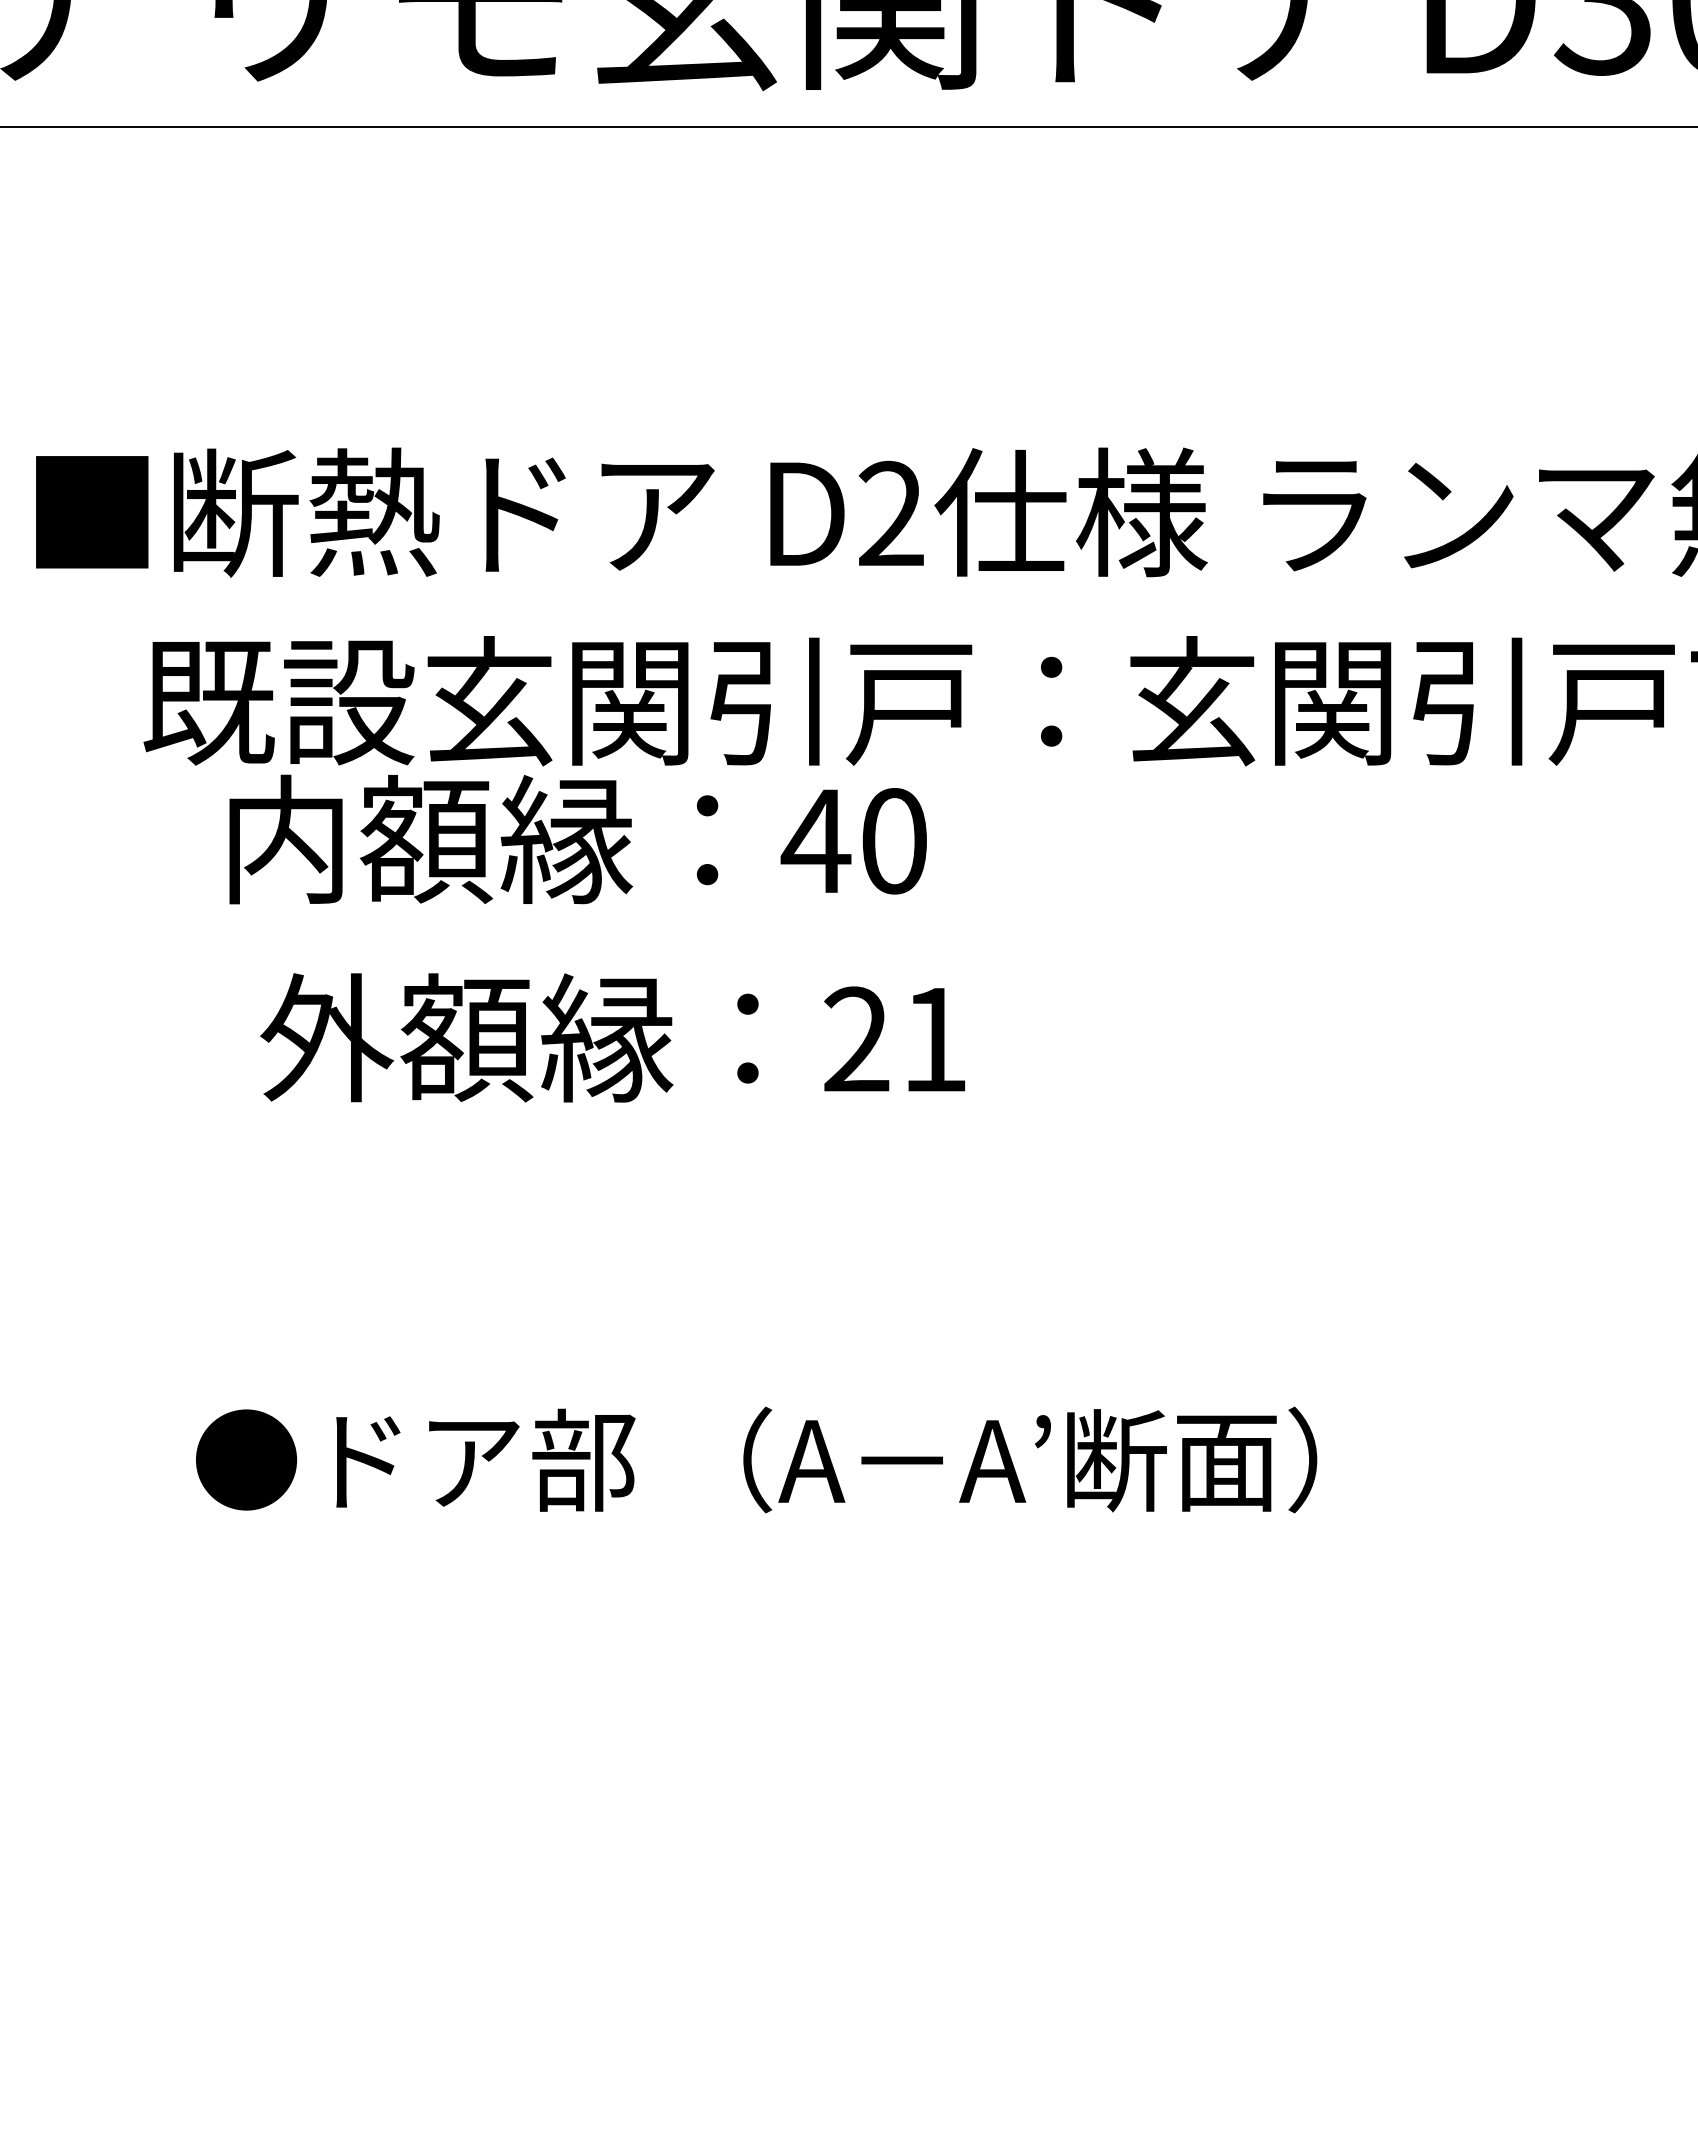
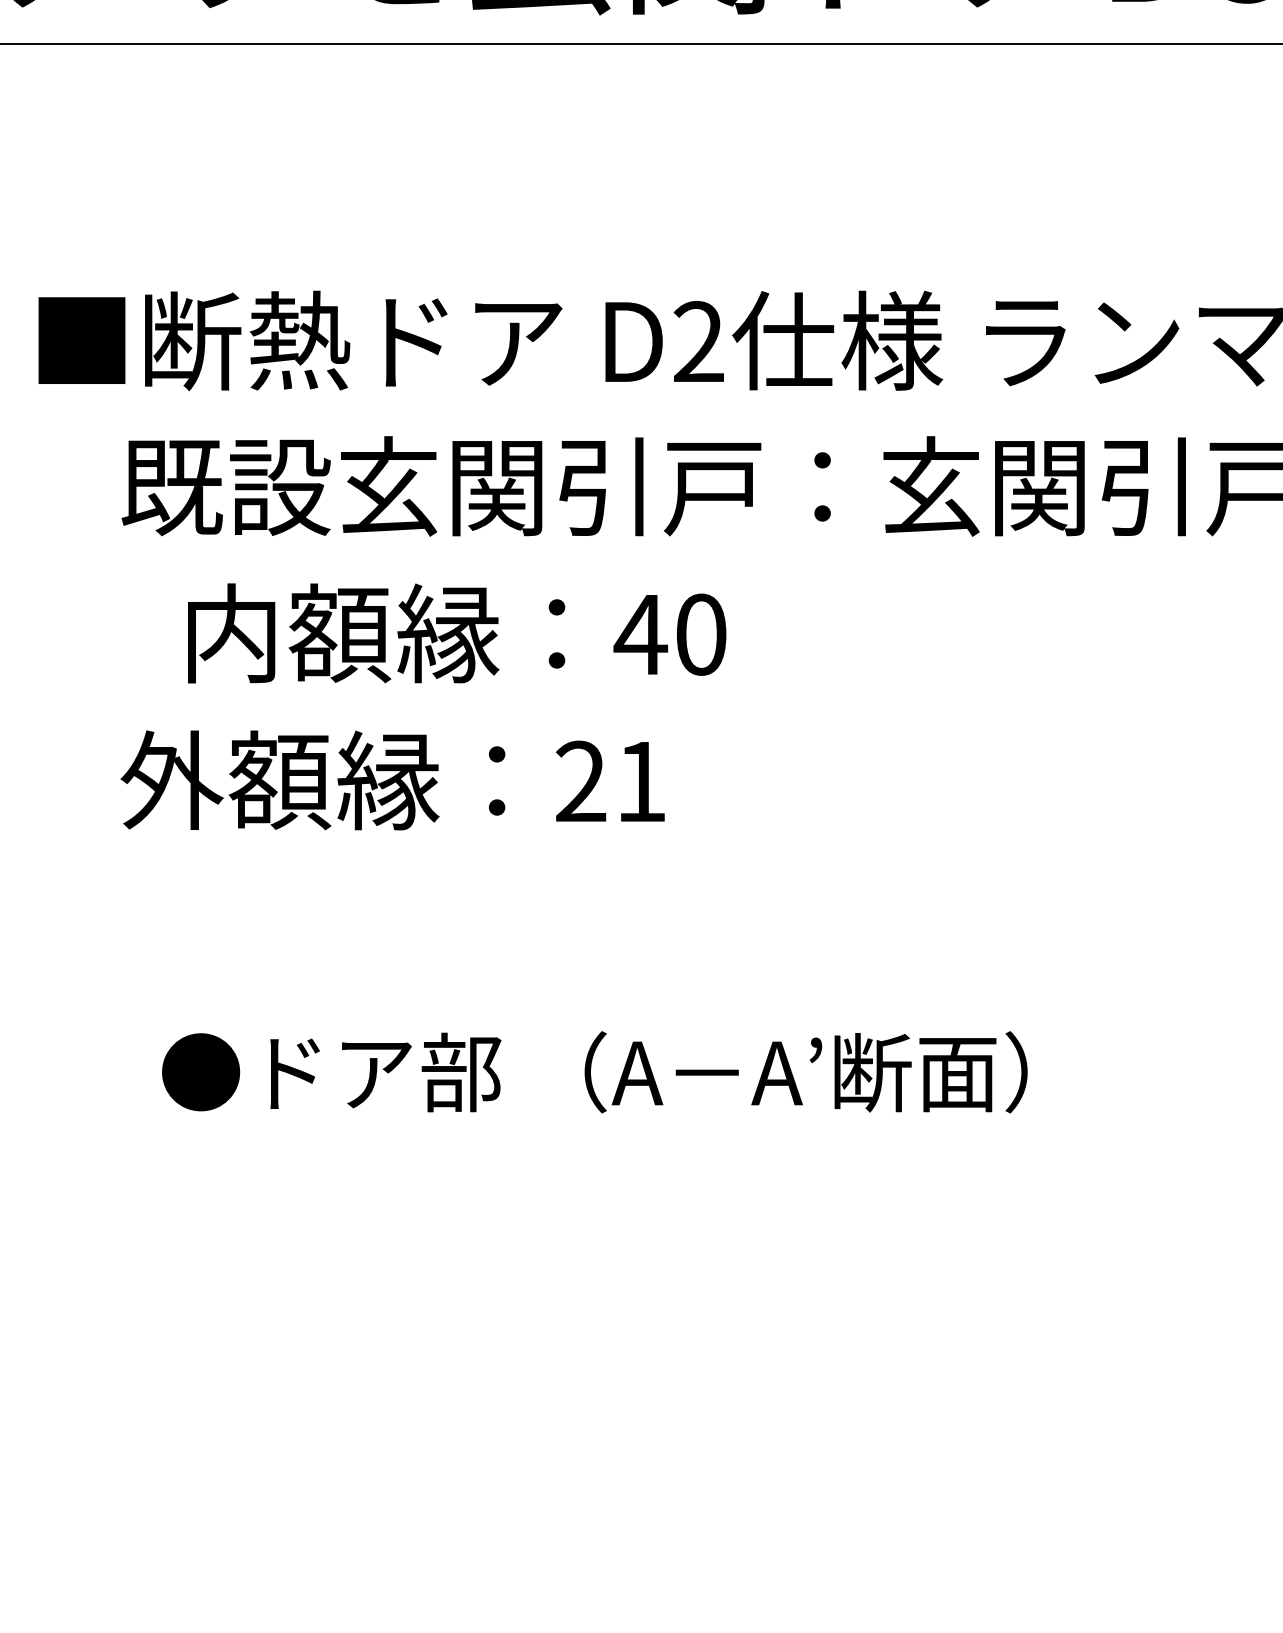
text: (577, 839) -> (456, 633), moved
text: (612, 1037) -> (392, 780), moved

